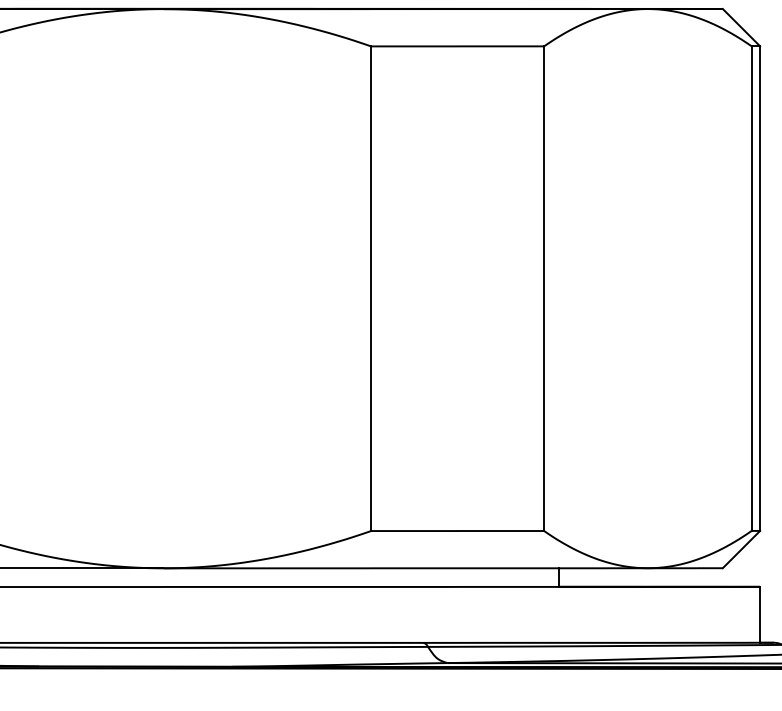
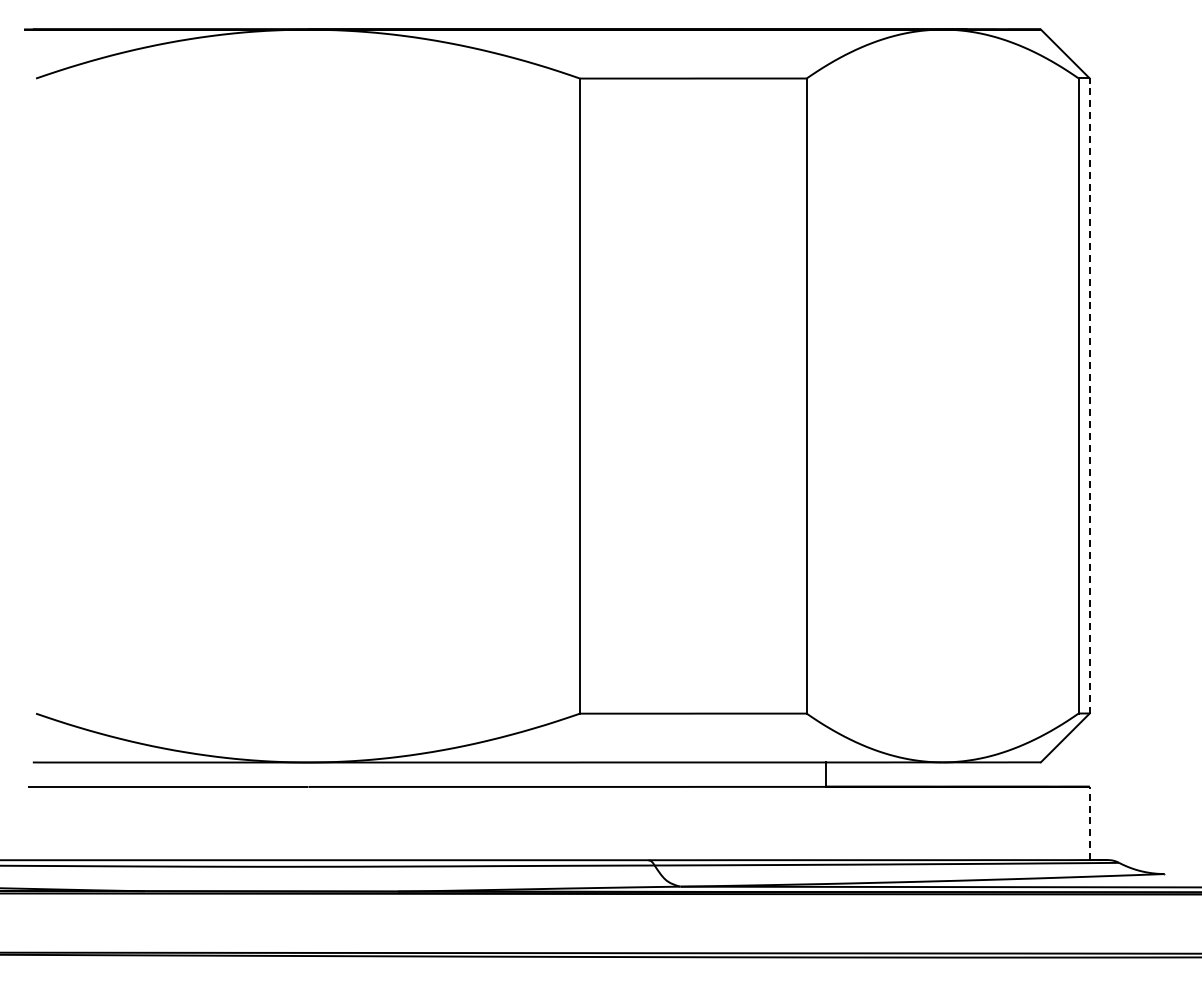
line: (759, 288) -> (1089, 395), solid -> dashed
line: (759, 614) -> (1089, 823), solid -> dashed

